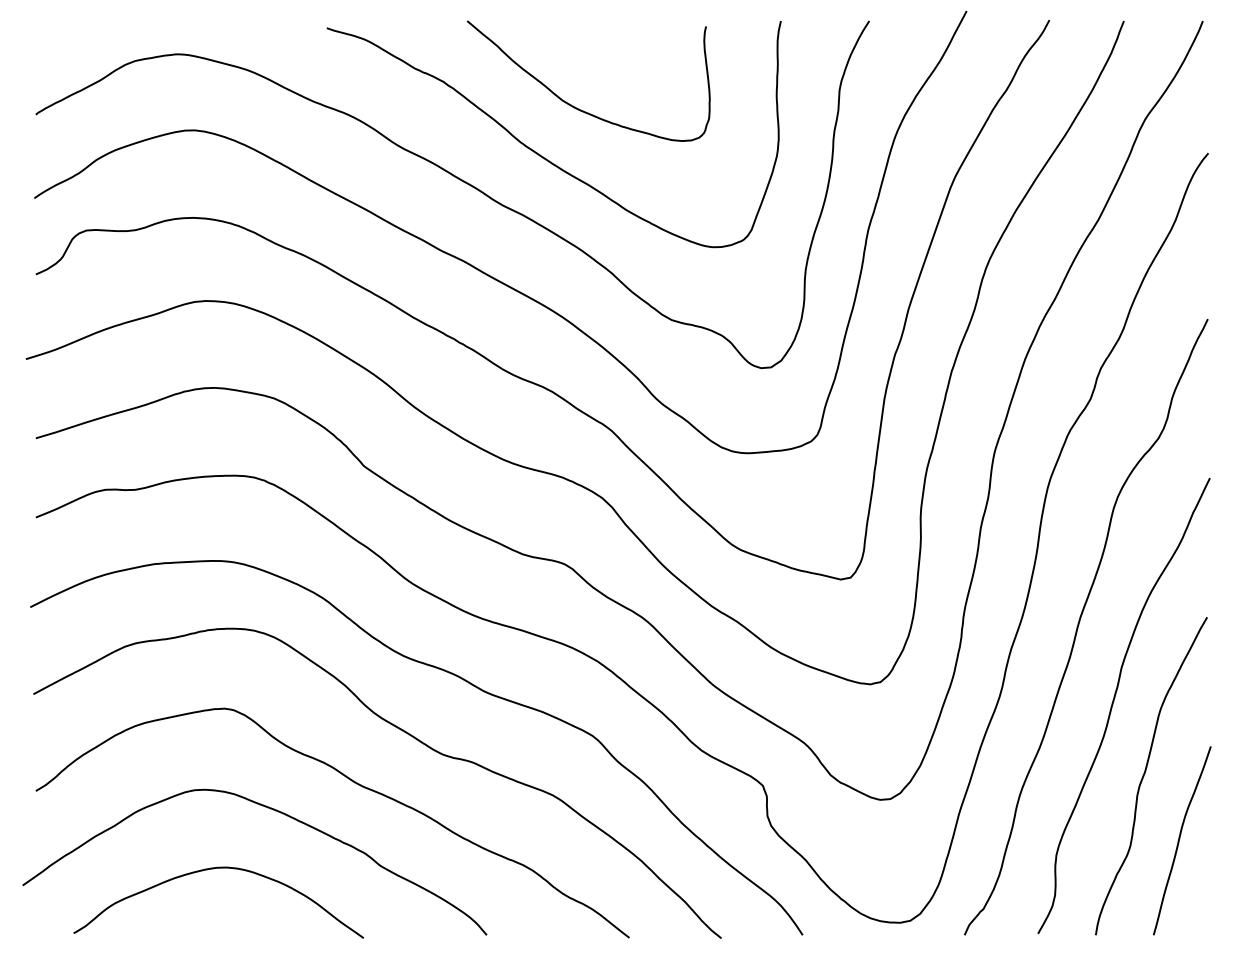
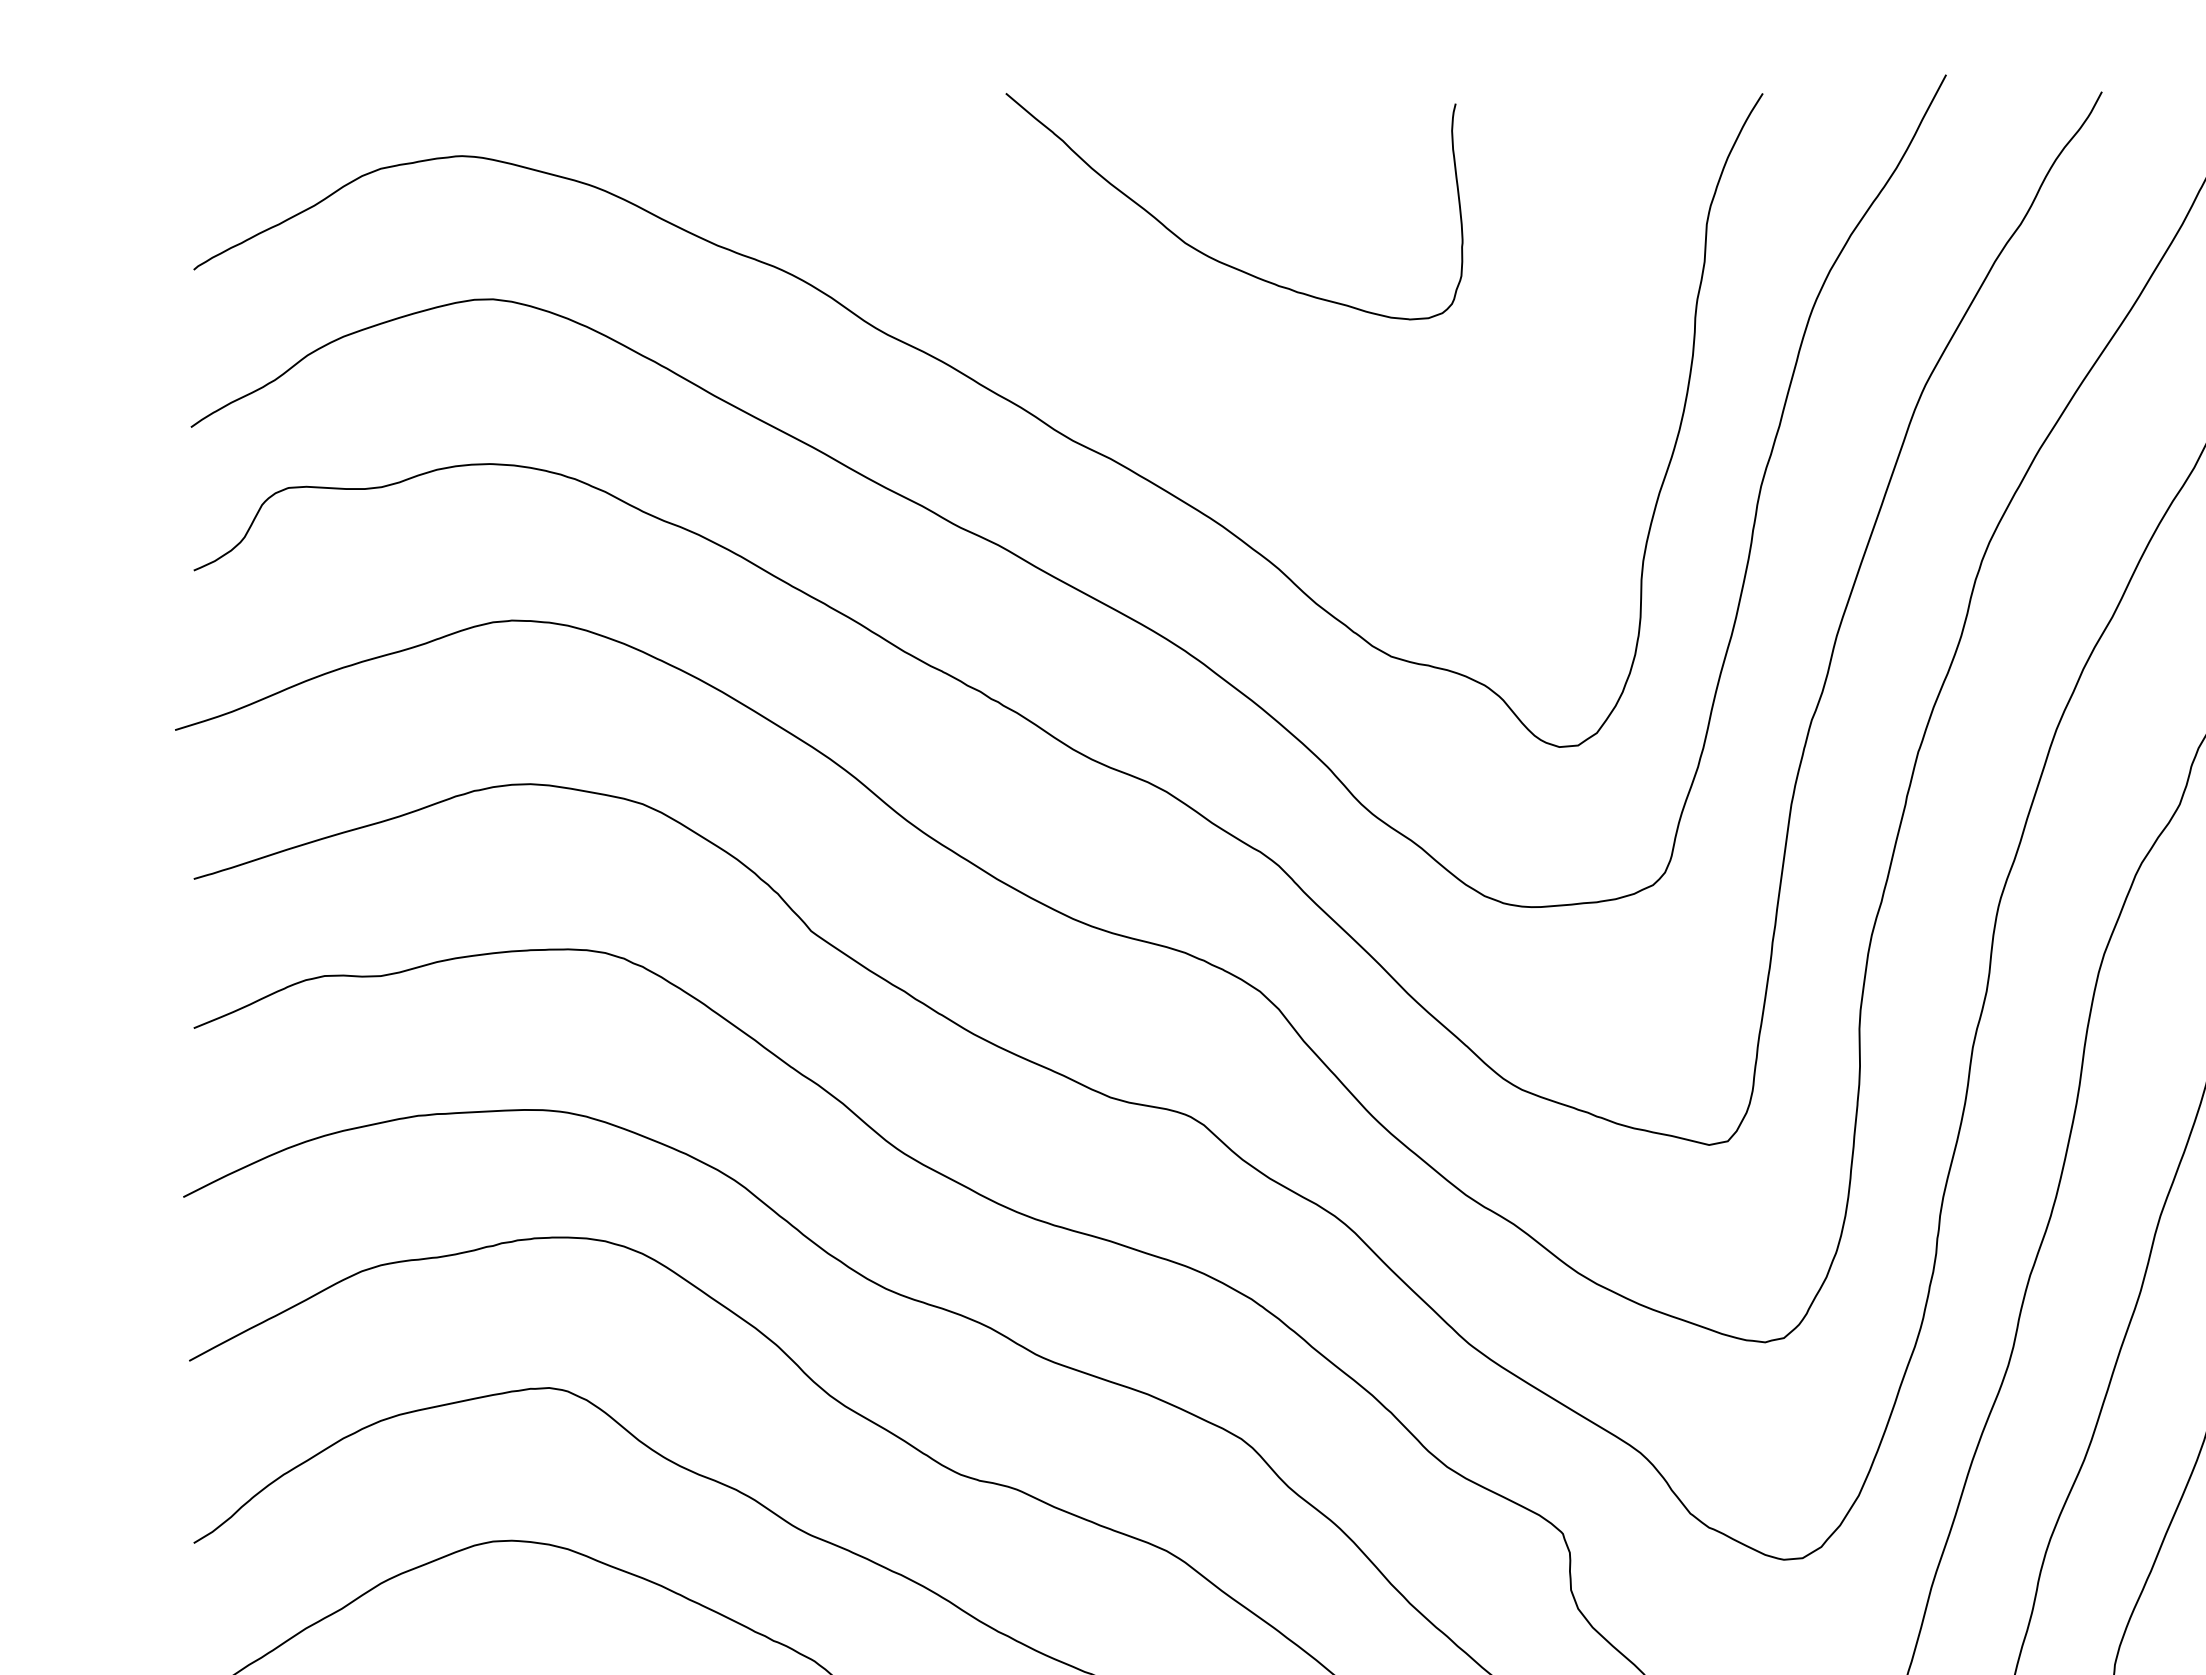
curve: (540, 154) -> (1143, 344), removed

